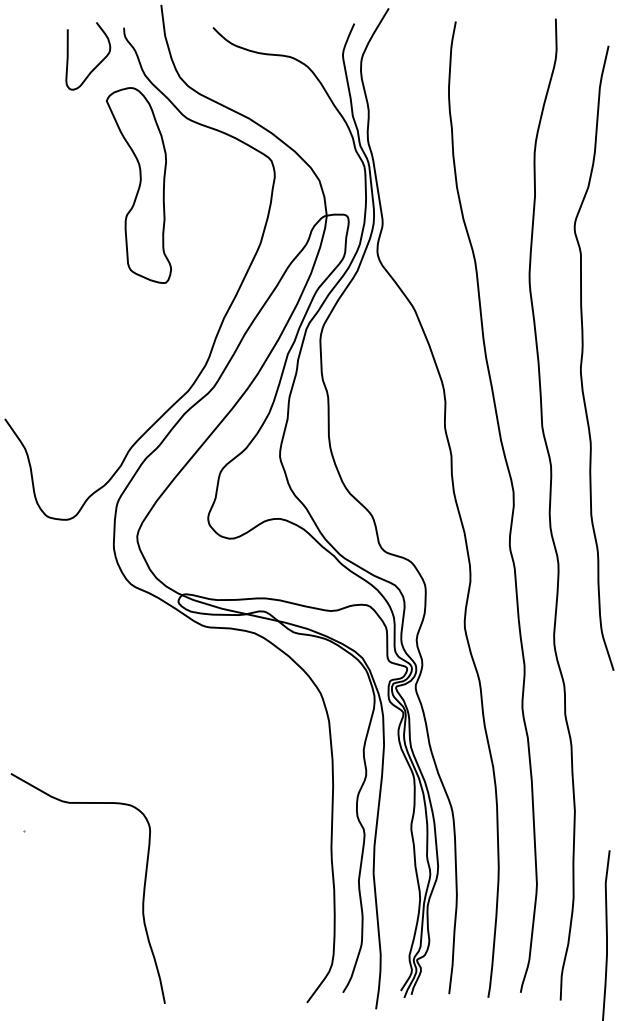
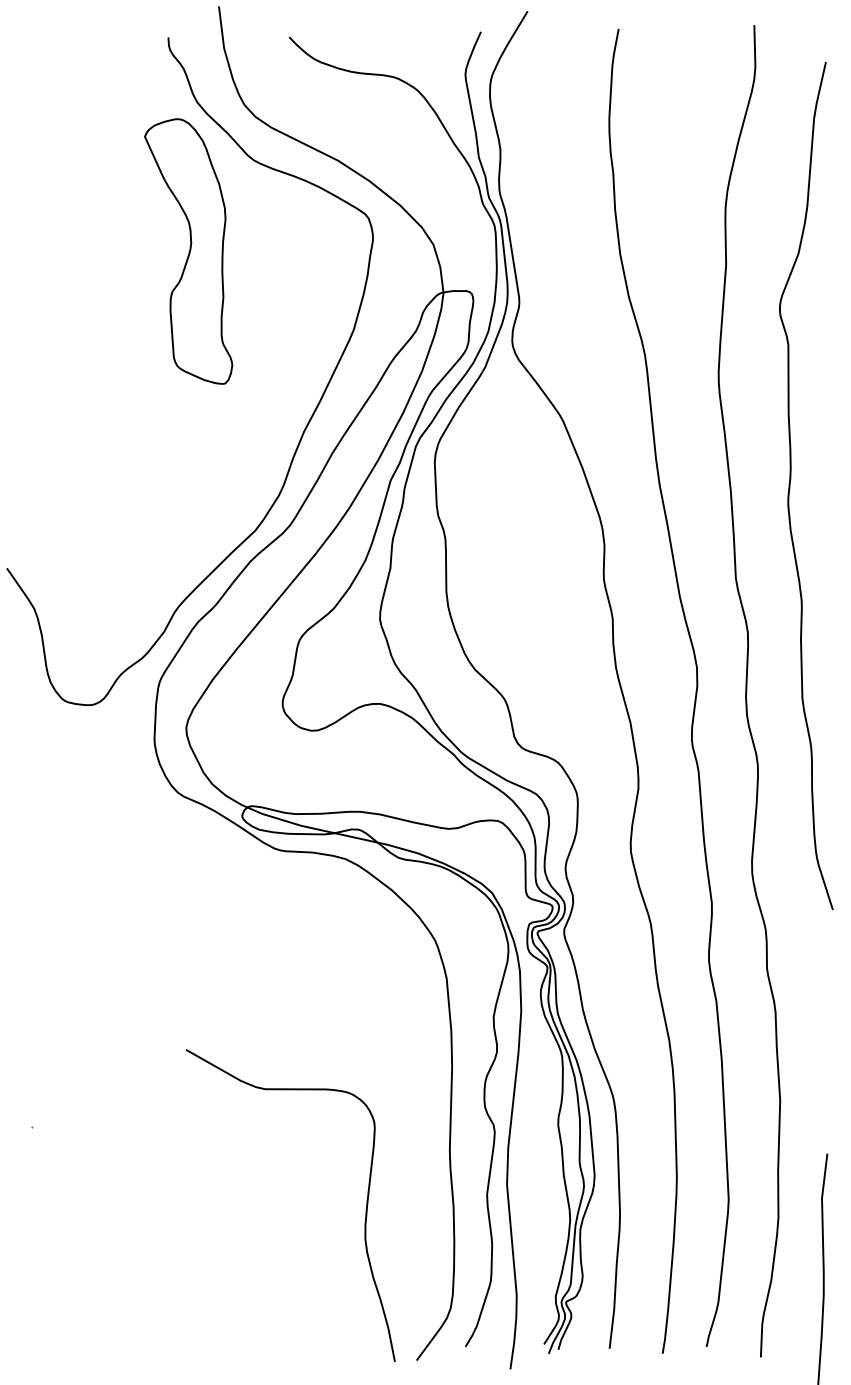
curve: (97, 64) -> (132, 87), removed
curve: (142, 896) -> (364, 1216), moved

